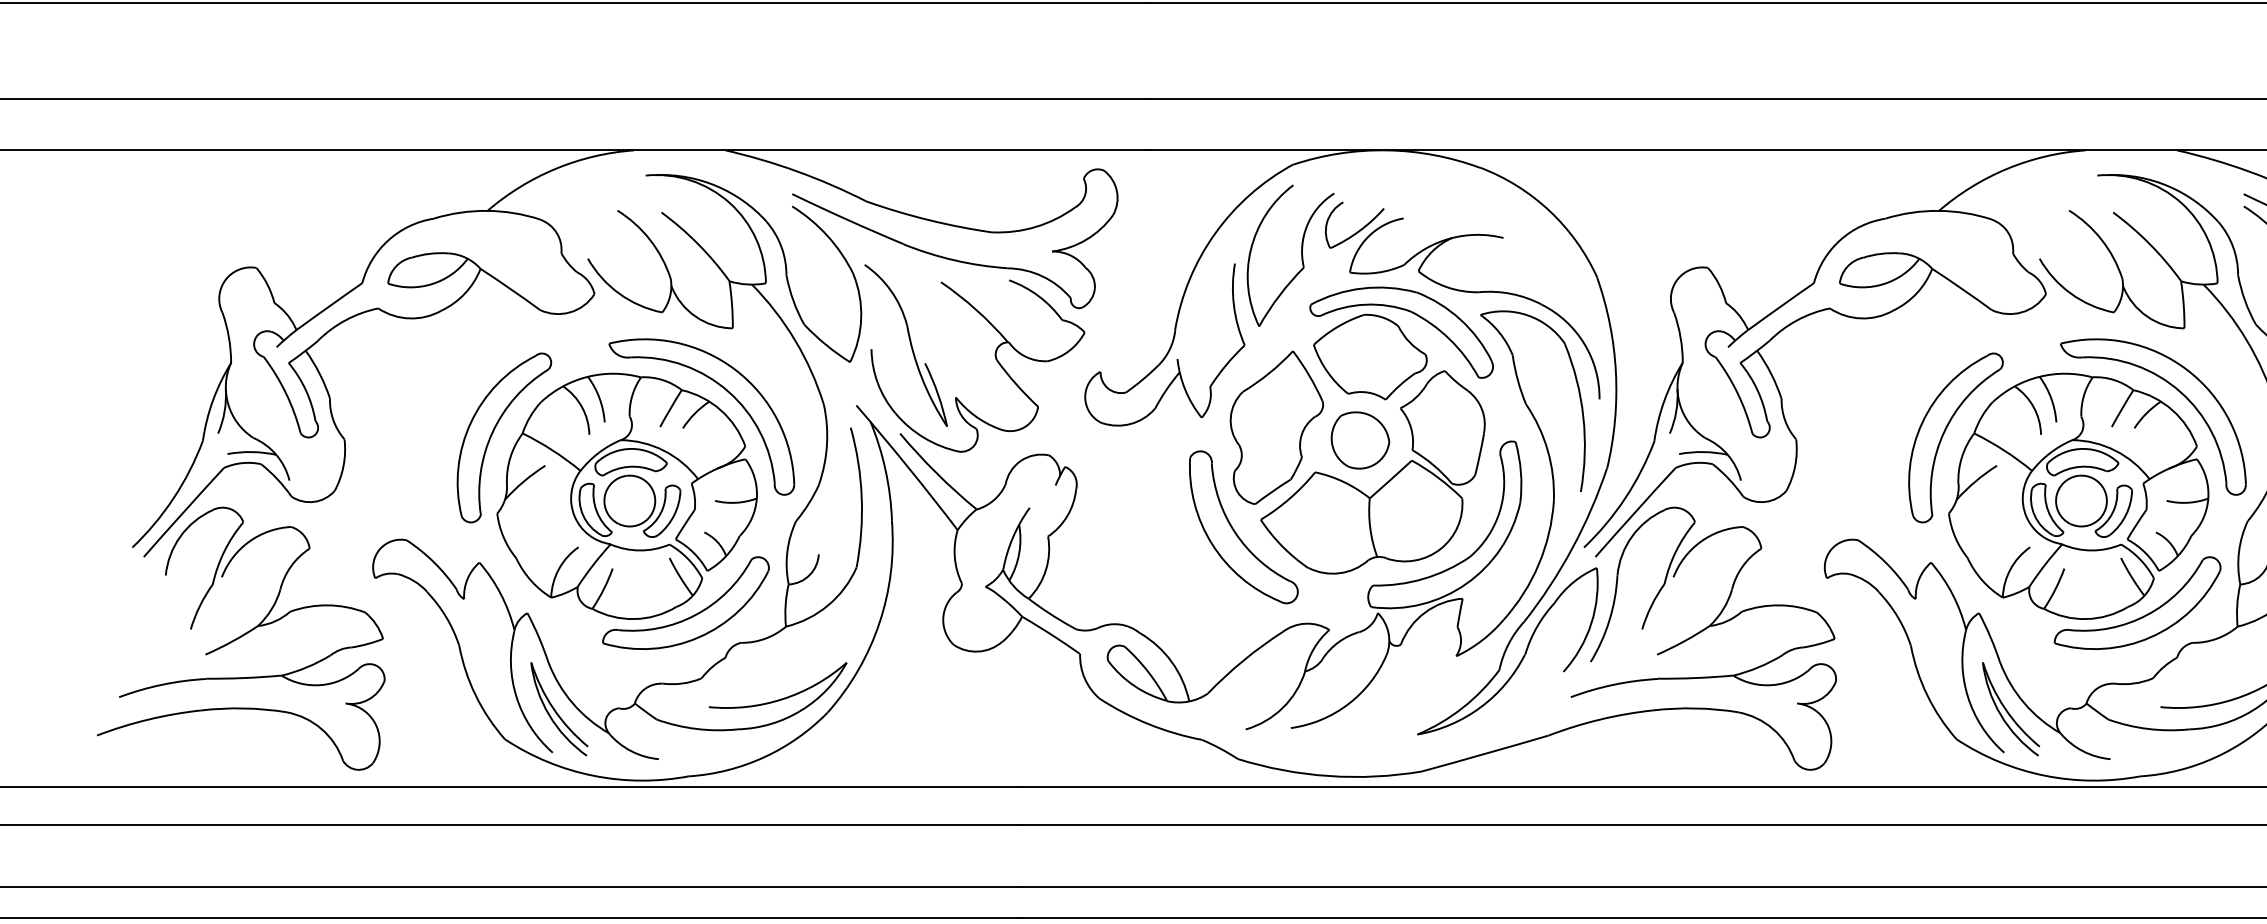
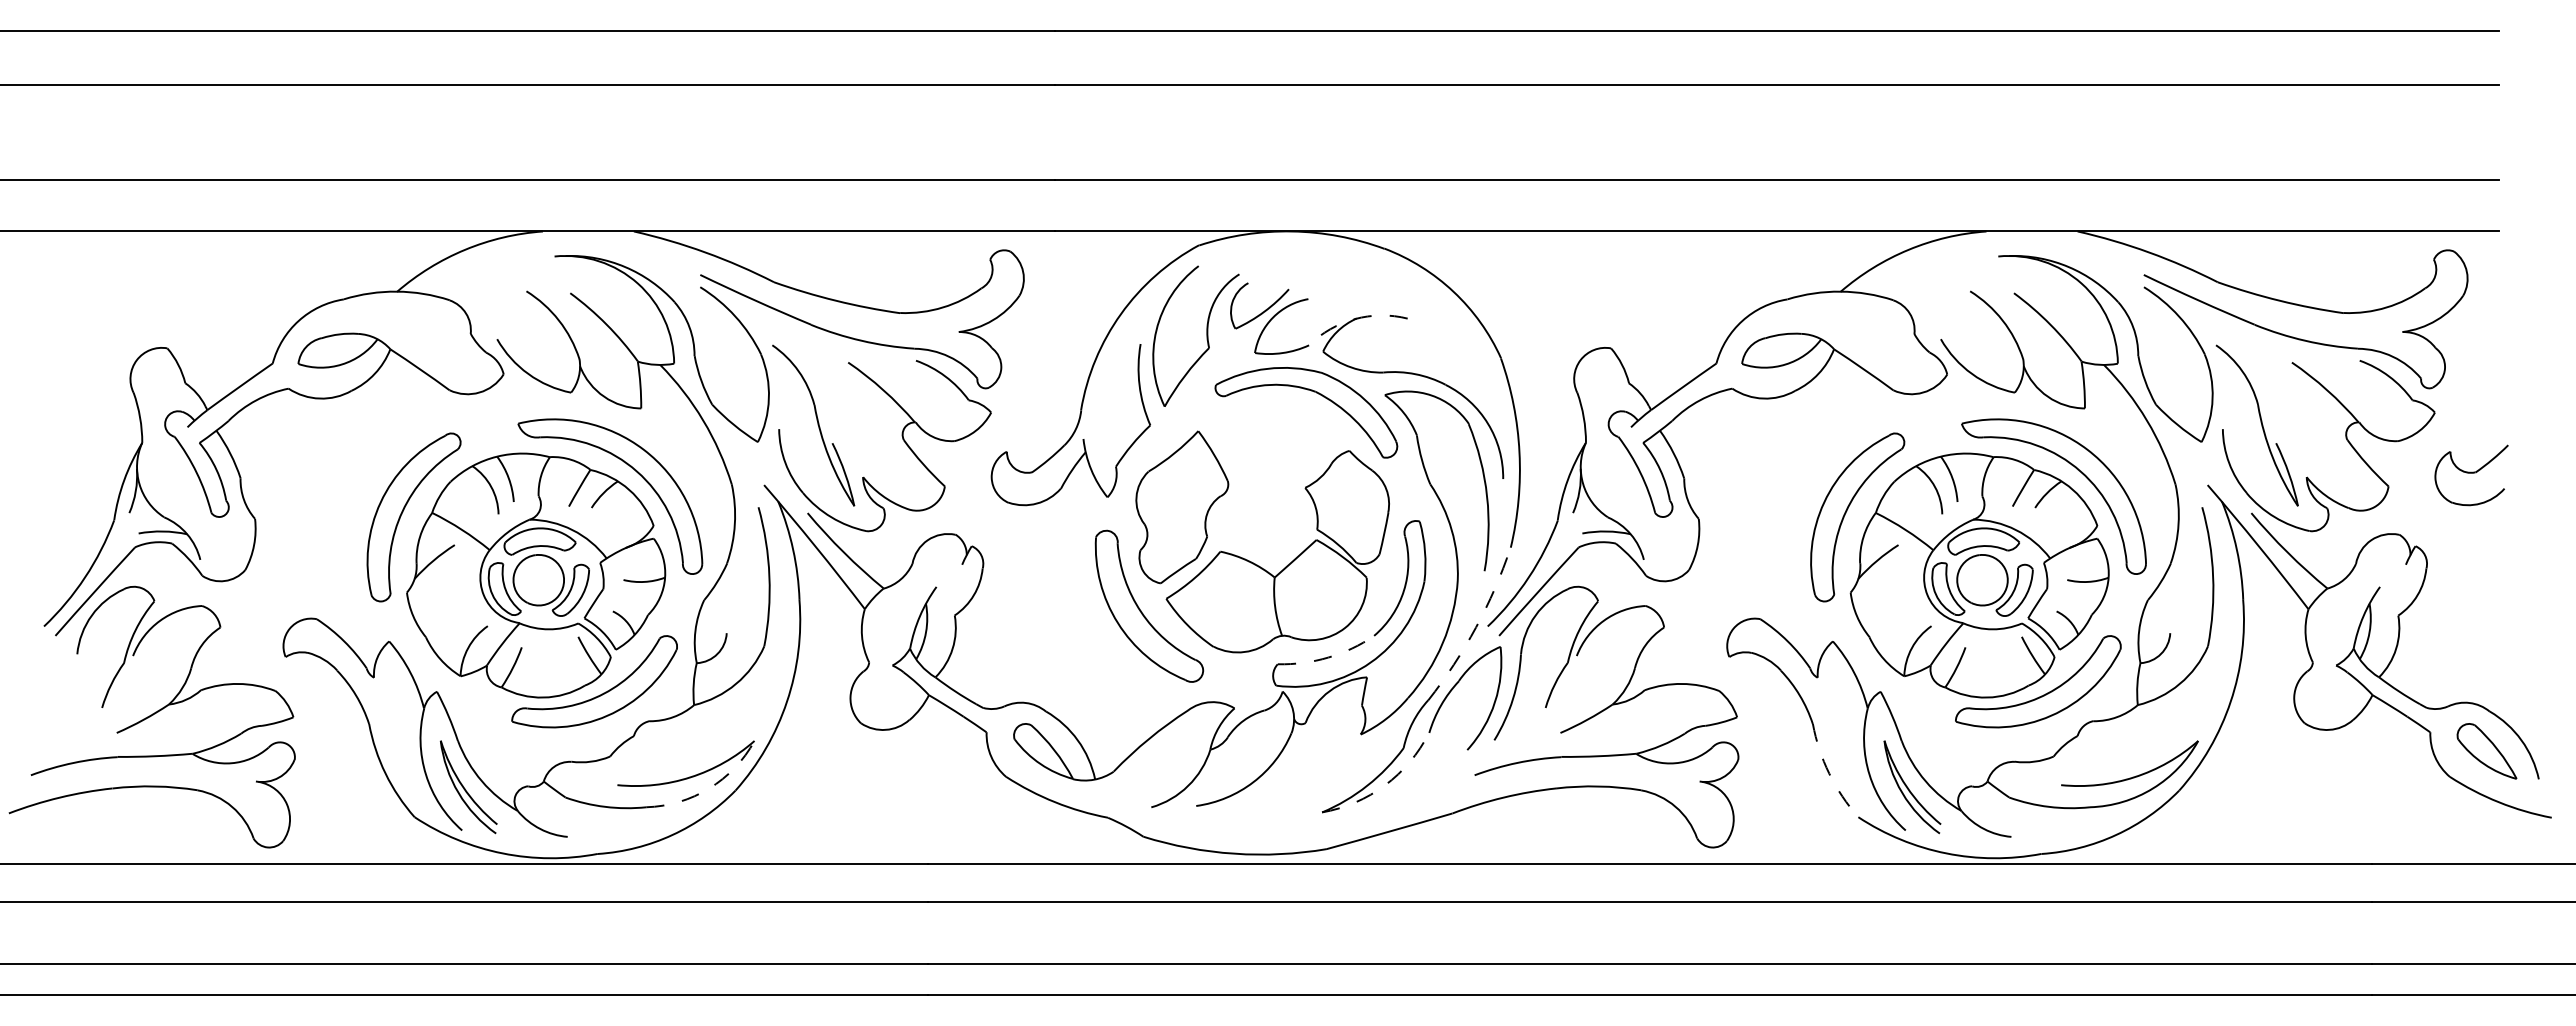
arc: (1450, 238) -> (1354, 319), solid -> dashed
part: (1370, 356) -> (1275, 436), removed
part: (1359, 440) -> (1264, 519), removed
arc: (1572, 548) -> (1476, 627), solid -> dashed
arc: (1423, 578) -> (1328, 657), solid -> dashed
arc: (1927, 695) -> (1829, 773), solid -> dashed
arc: (1481, 707) -> (1385, 785), solid -> dashed
arc: (801, 710) -> (709, 788), solid -> dashed

